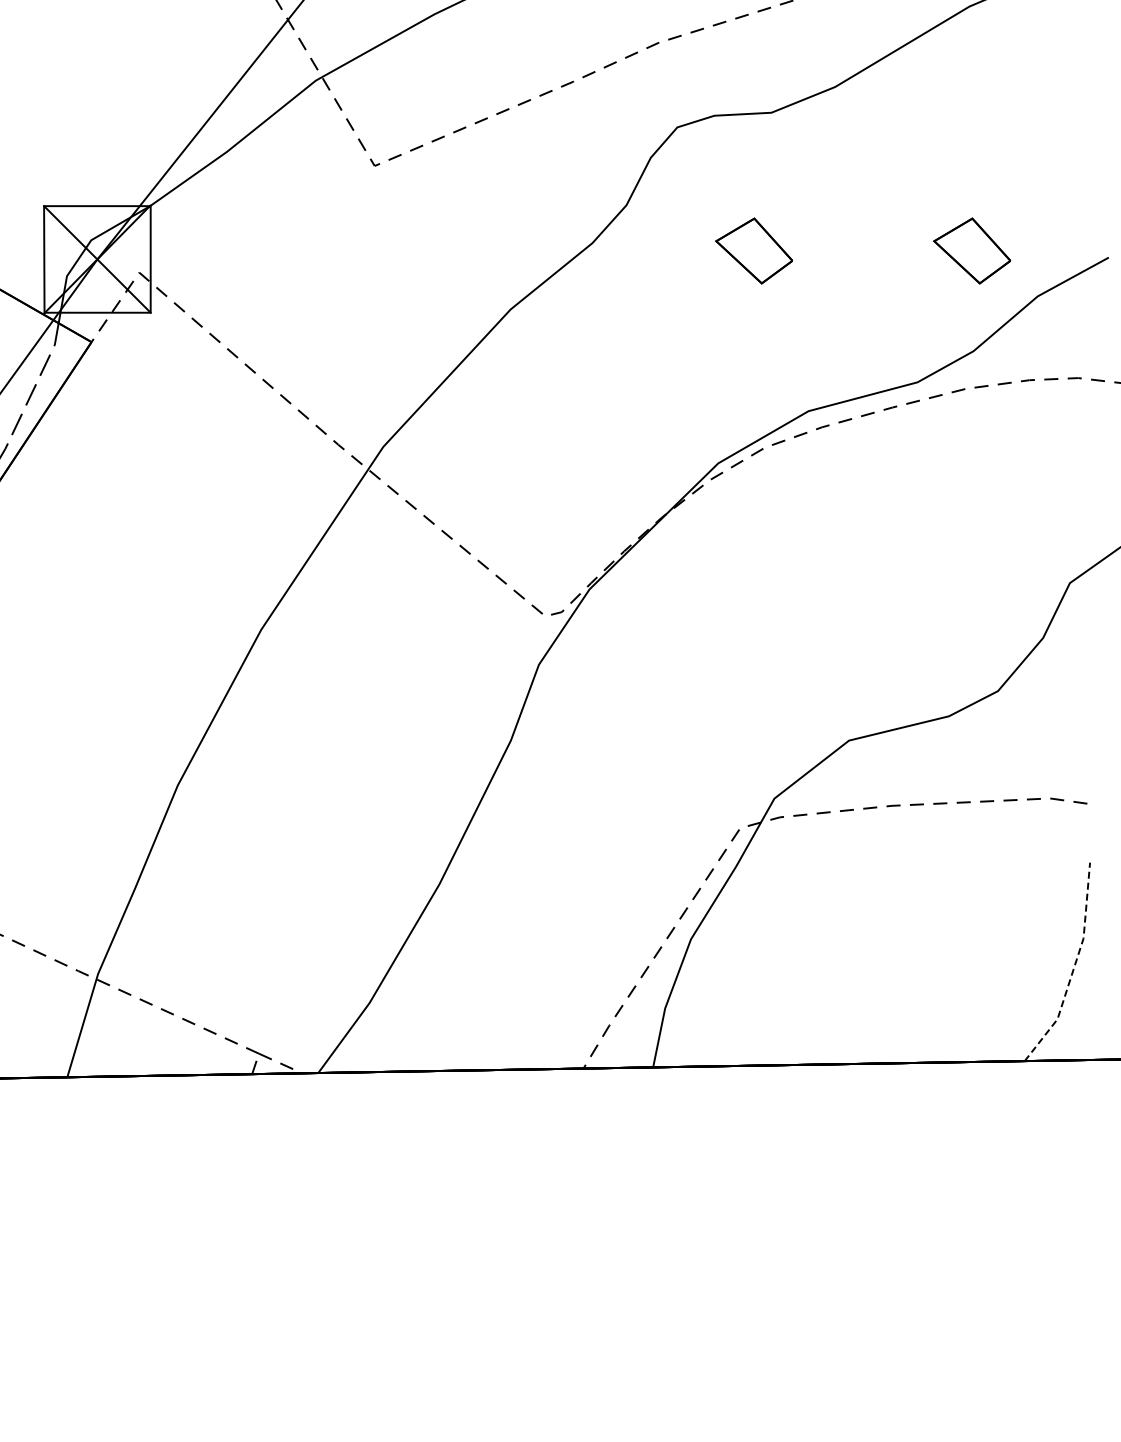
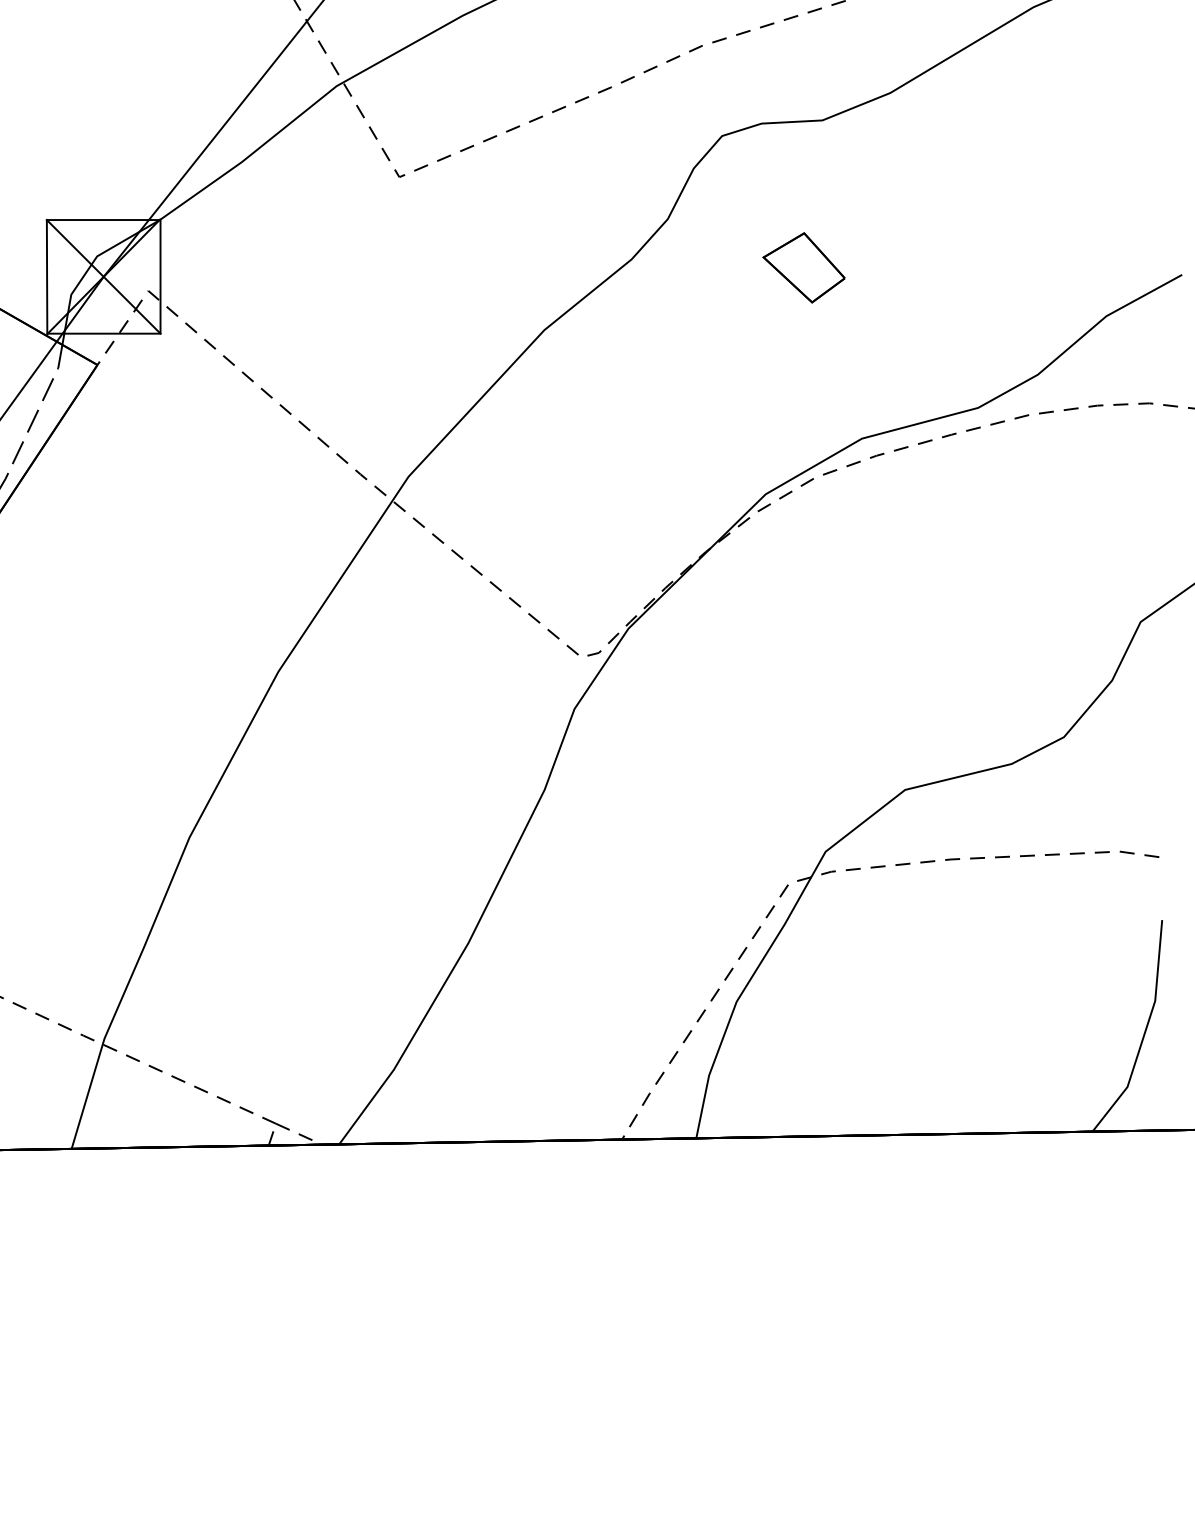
part: (971, 250) -> (1035, 267), removed
line: (1074, 968) -> (1145, 1032), dashed -> solid

